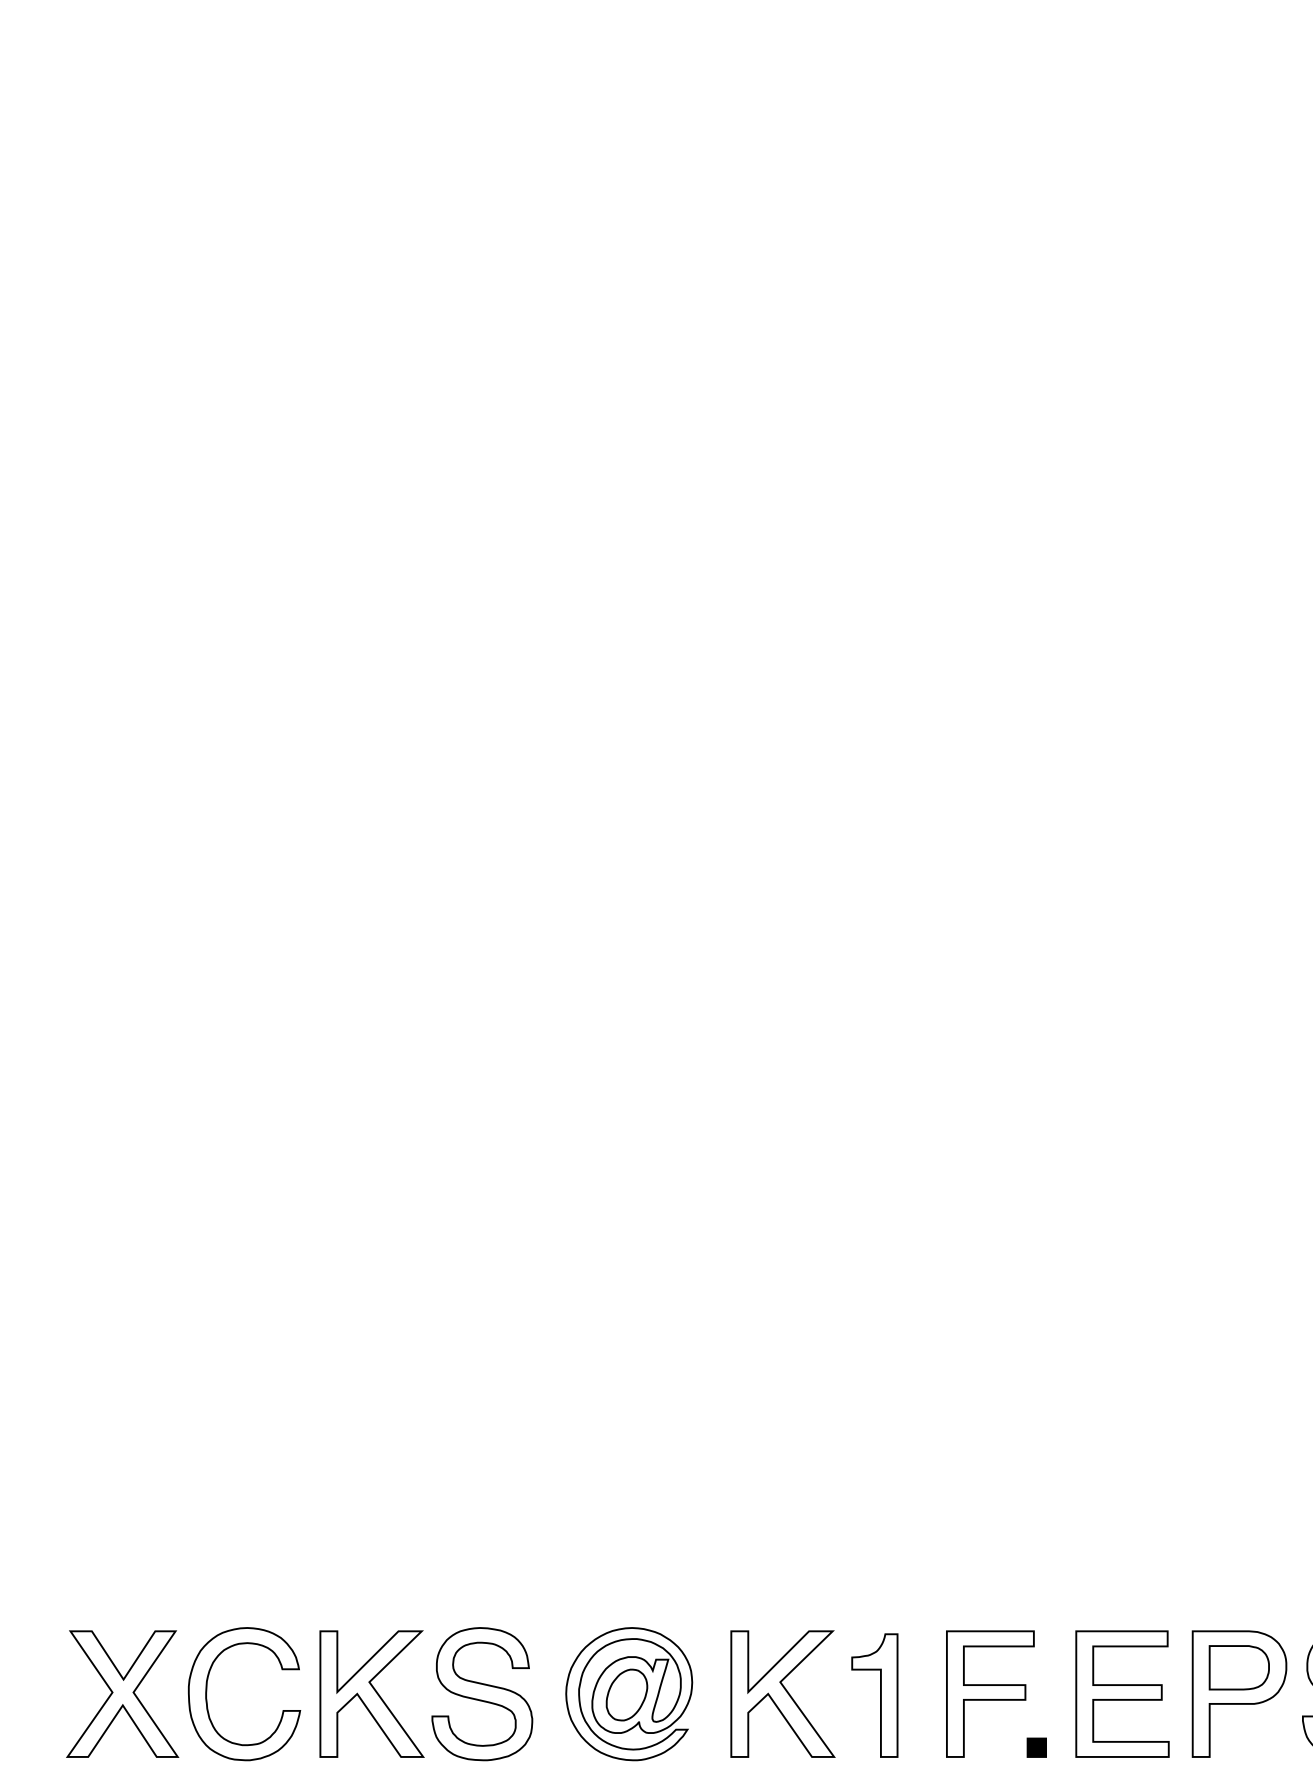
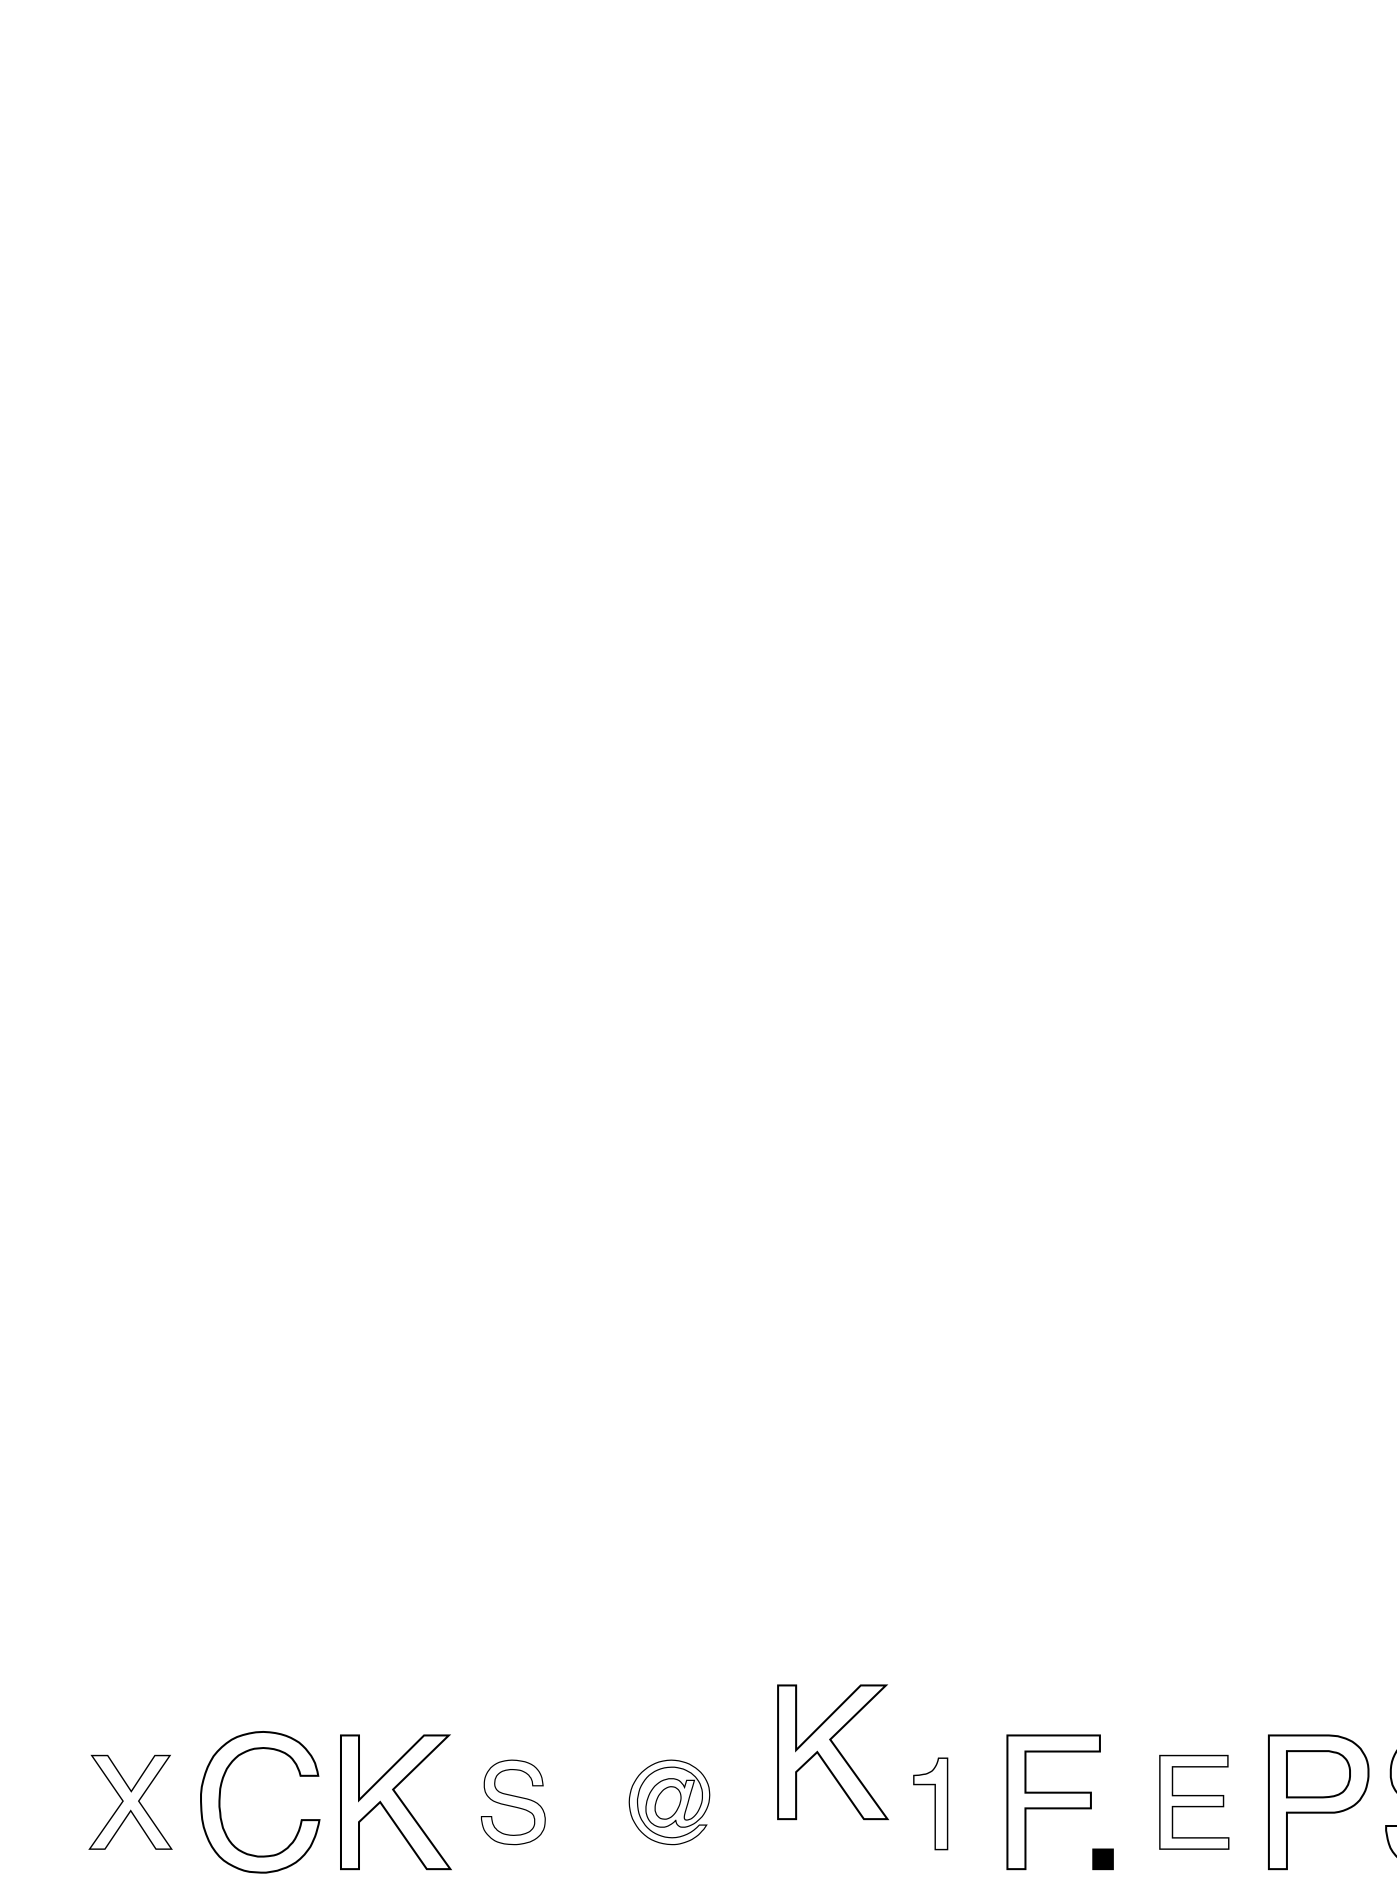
part: (122, 1694) -> (130, 1802), size x0.7
part: (482, 1694) -> (513, 1802), size x0.6
part: (629, 1694) -> (669, 1802), size x0.6
part: (782, 1694) -> (832, 1752), moved
part: (1122, 1694) -> (1194, 1802), size x0.7
part: (874, 1695) -> (930, 1803), size x0.7

